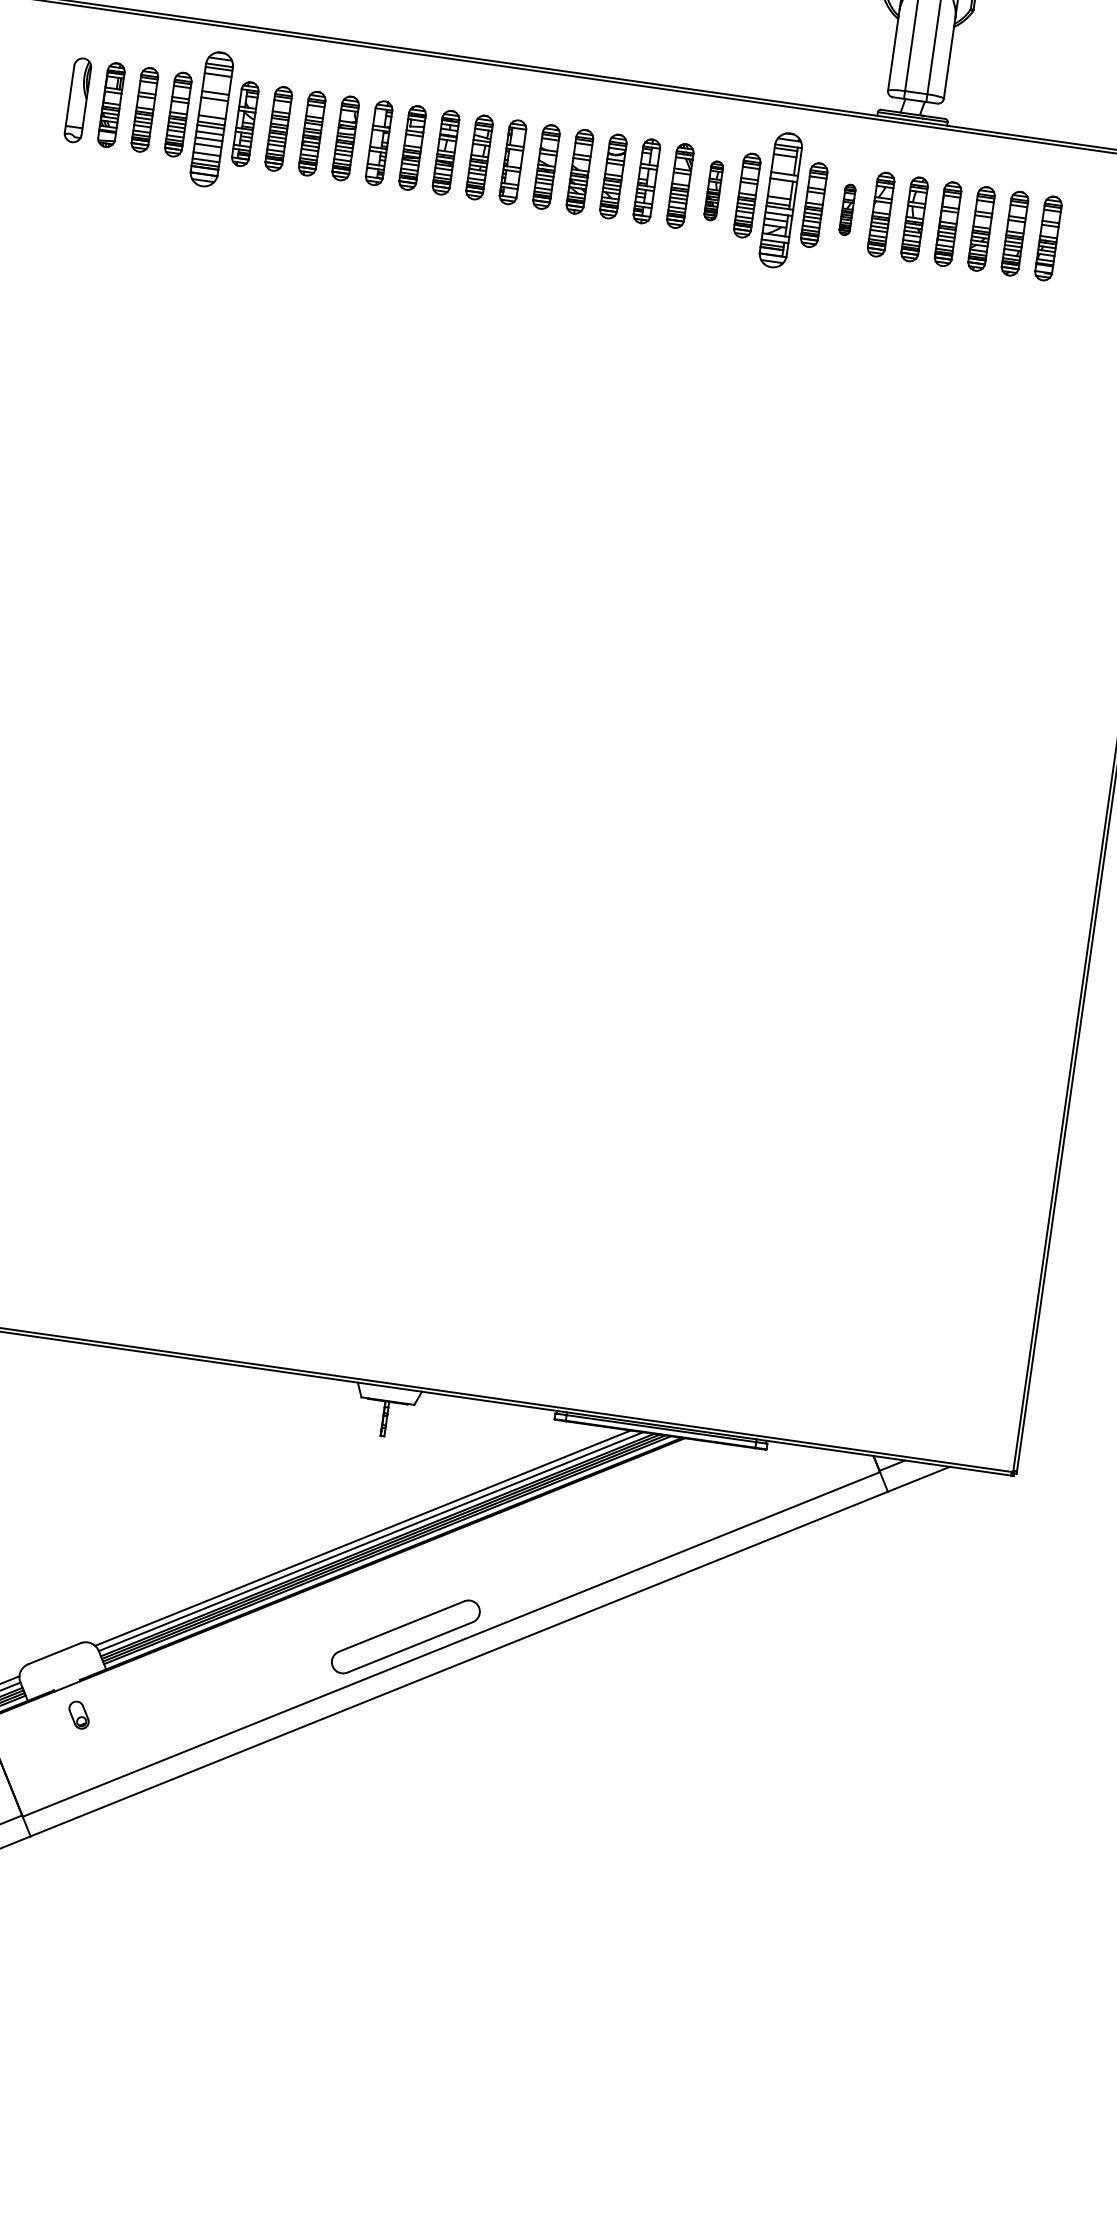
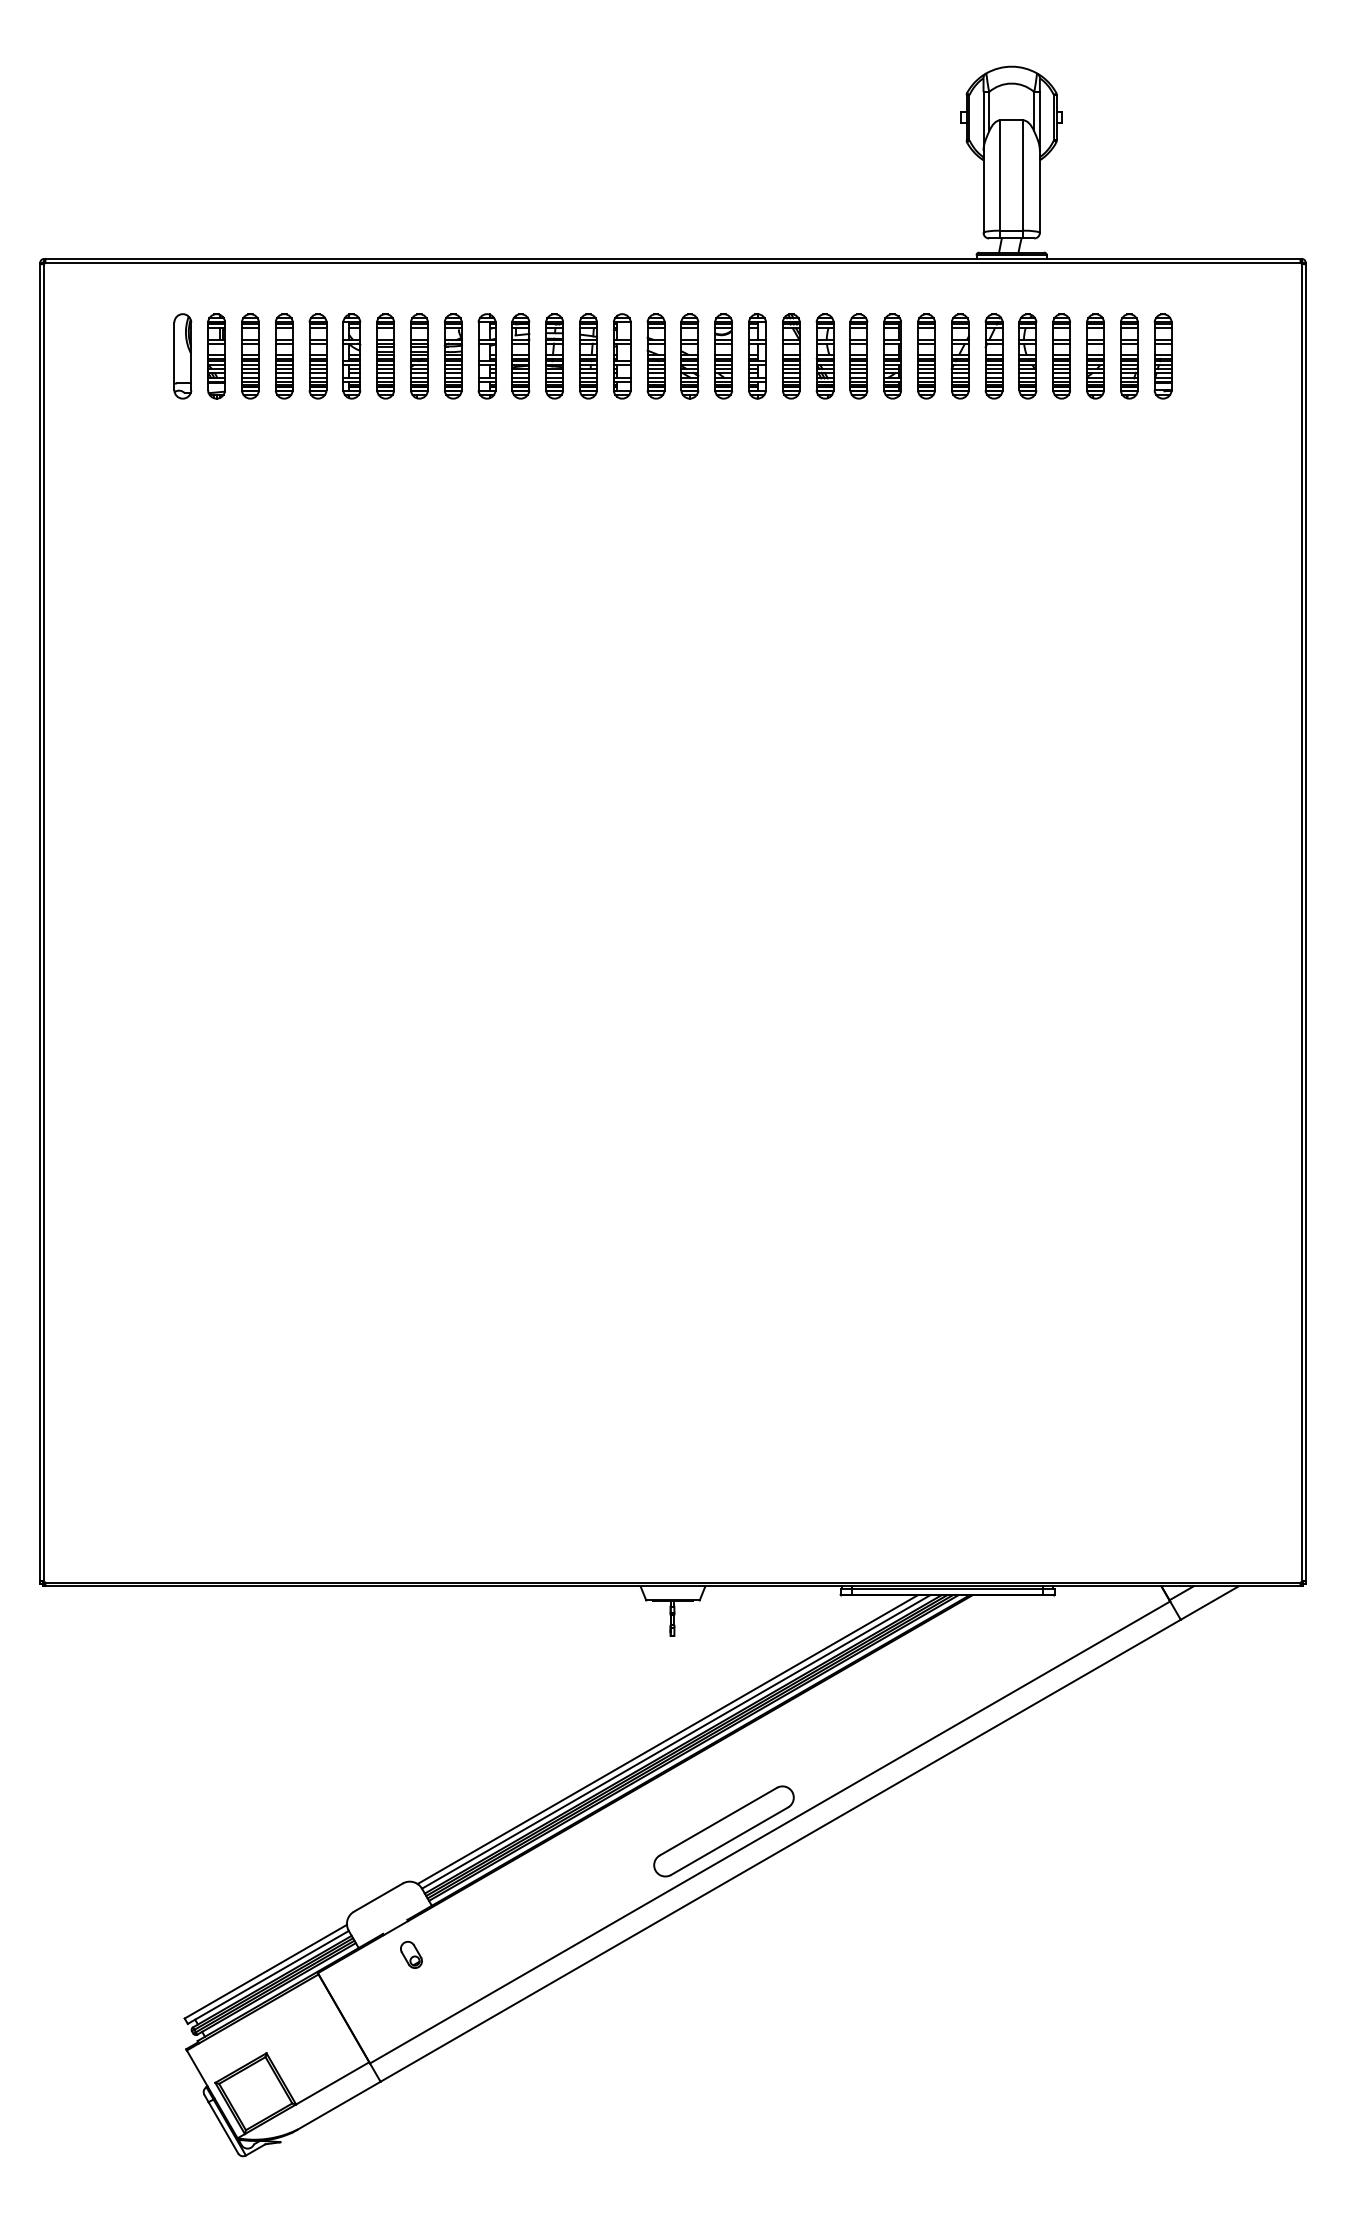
part: (211, 119) -> (317, 356), size x0.62
part: (713, 190) -> (824, 356), size x1.43
part: (780, 200) -> (892, 356), size x0.62
part: (846, 209) -> (959, 356), size x1.67

